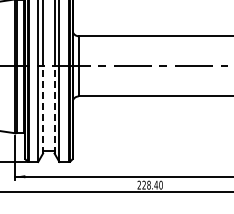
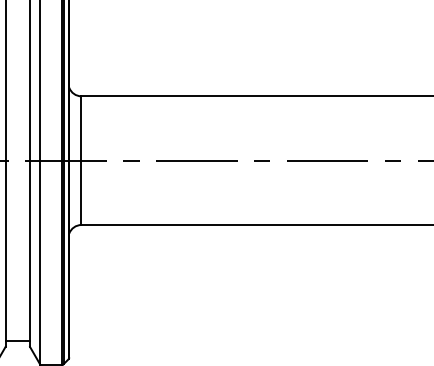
line: (43, 109) -> (6, 252), dashed -> solid
line: (54, 109) -> (29, 252), dashed -> solid

